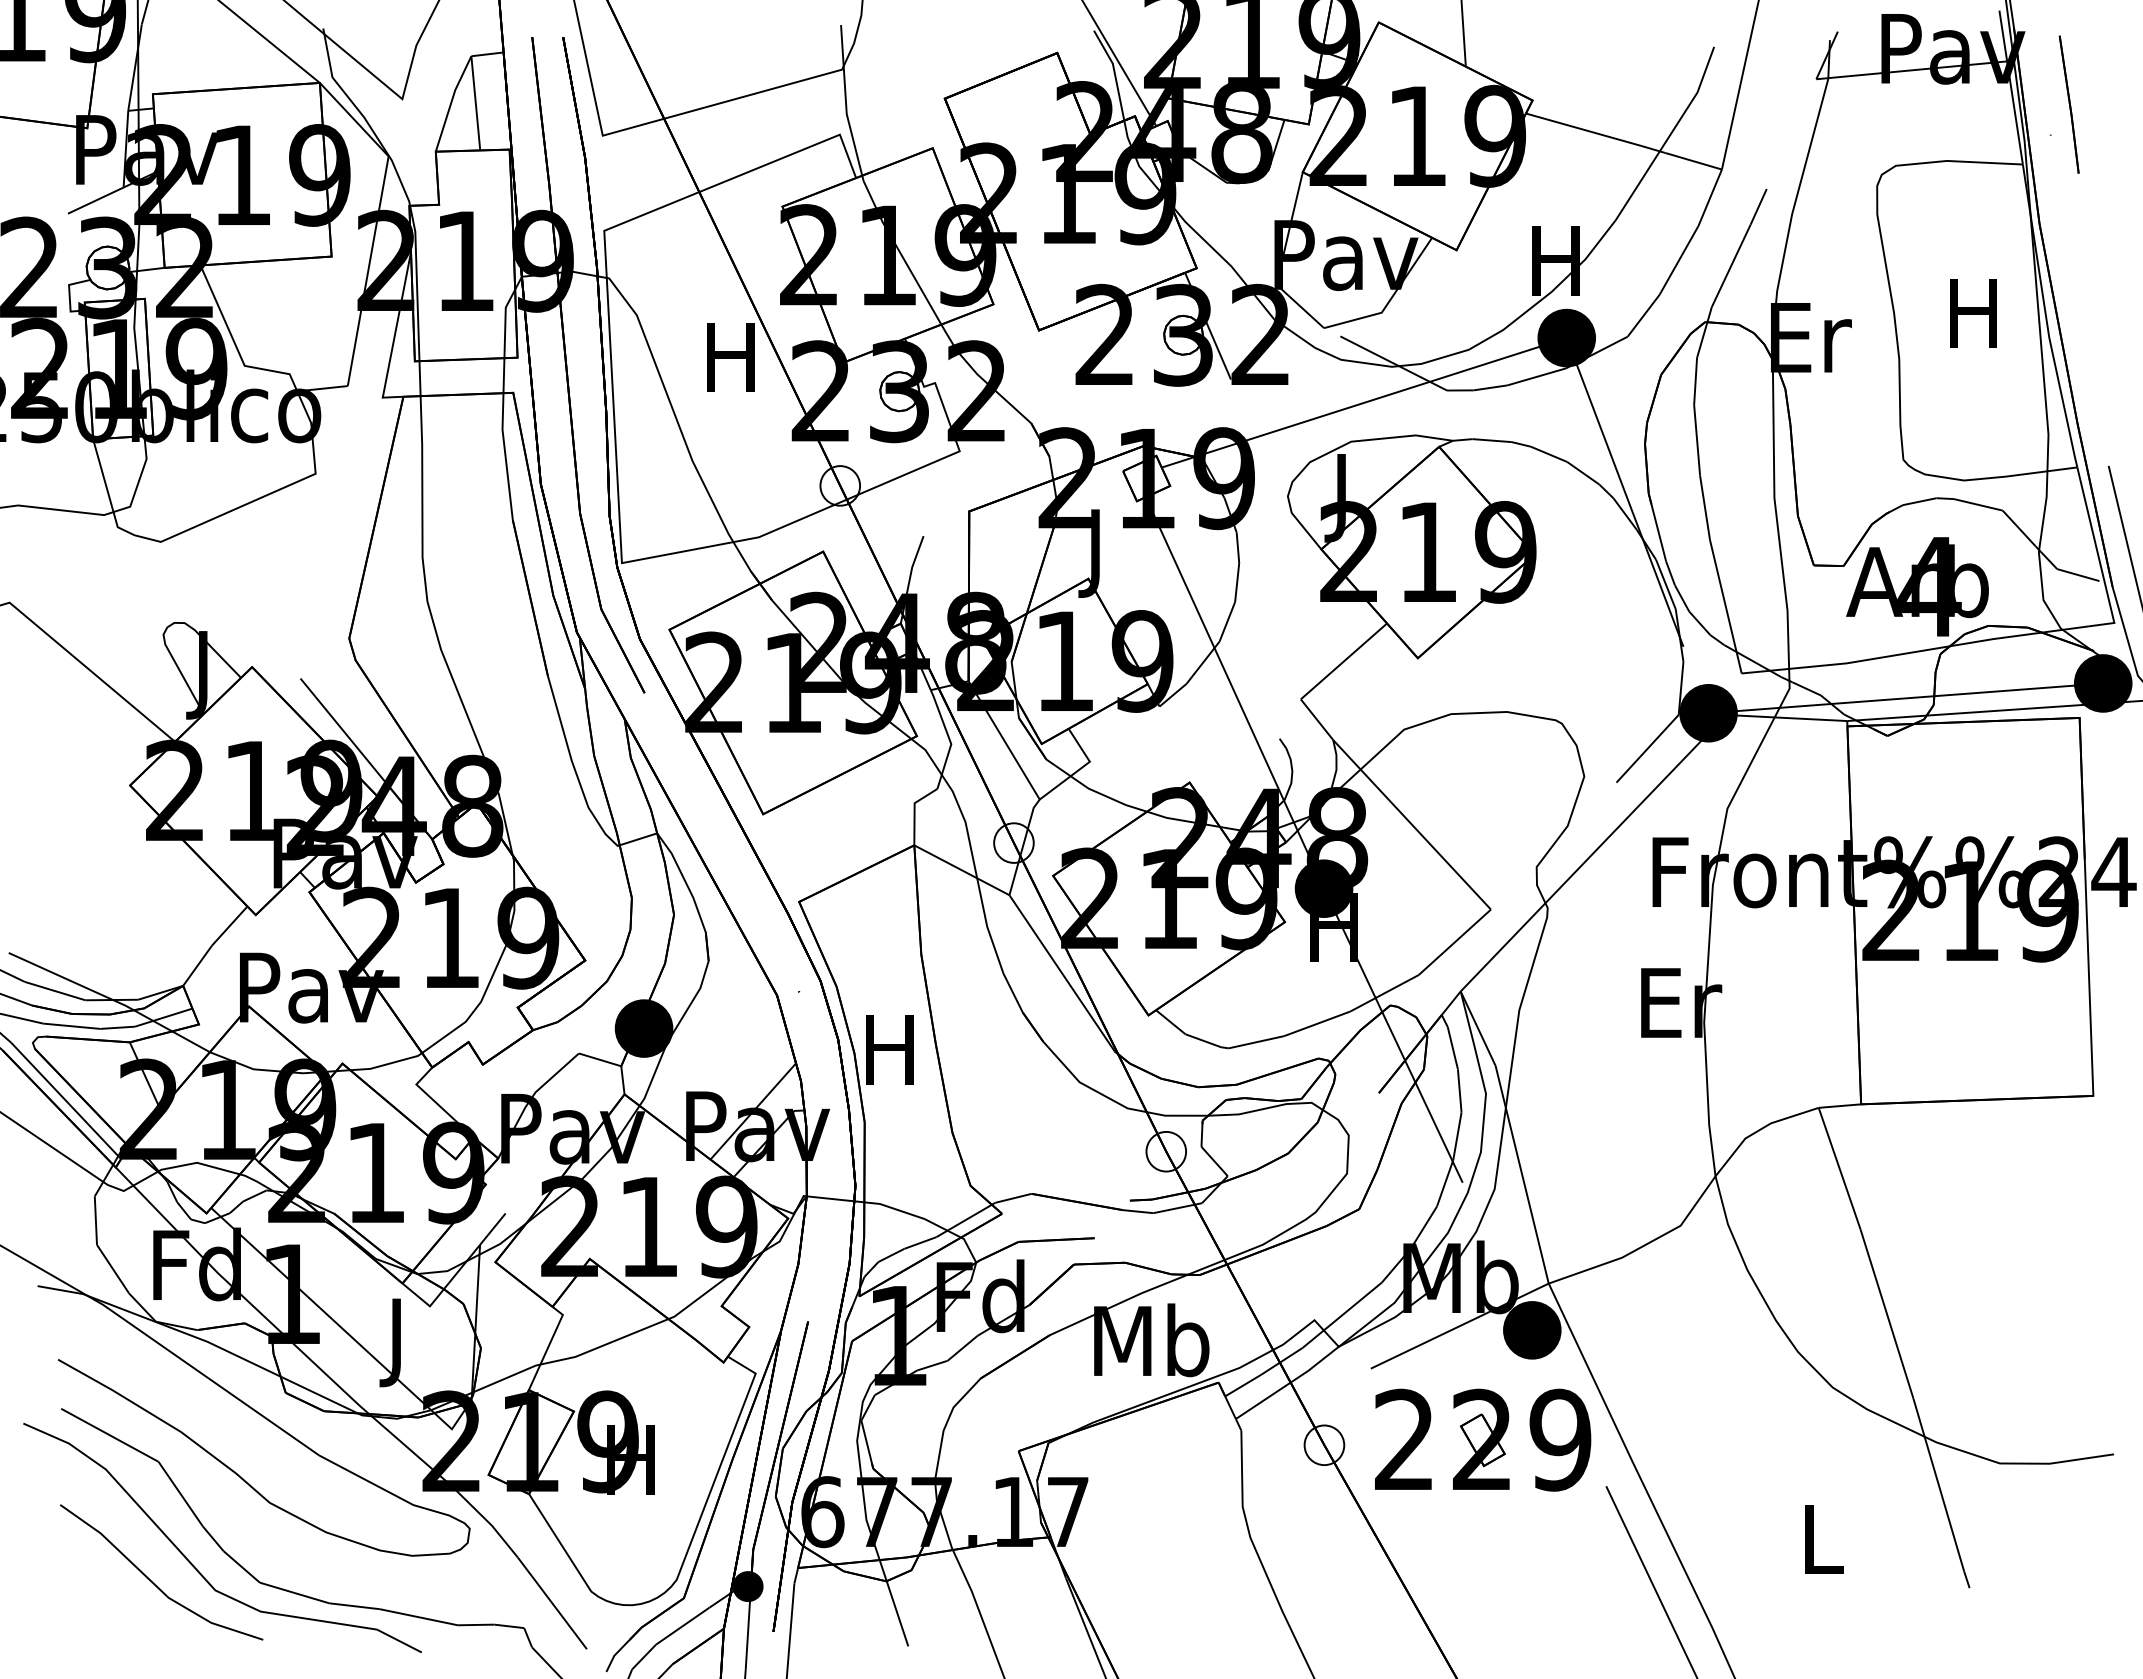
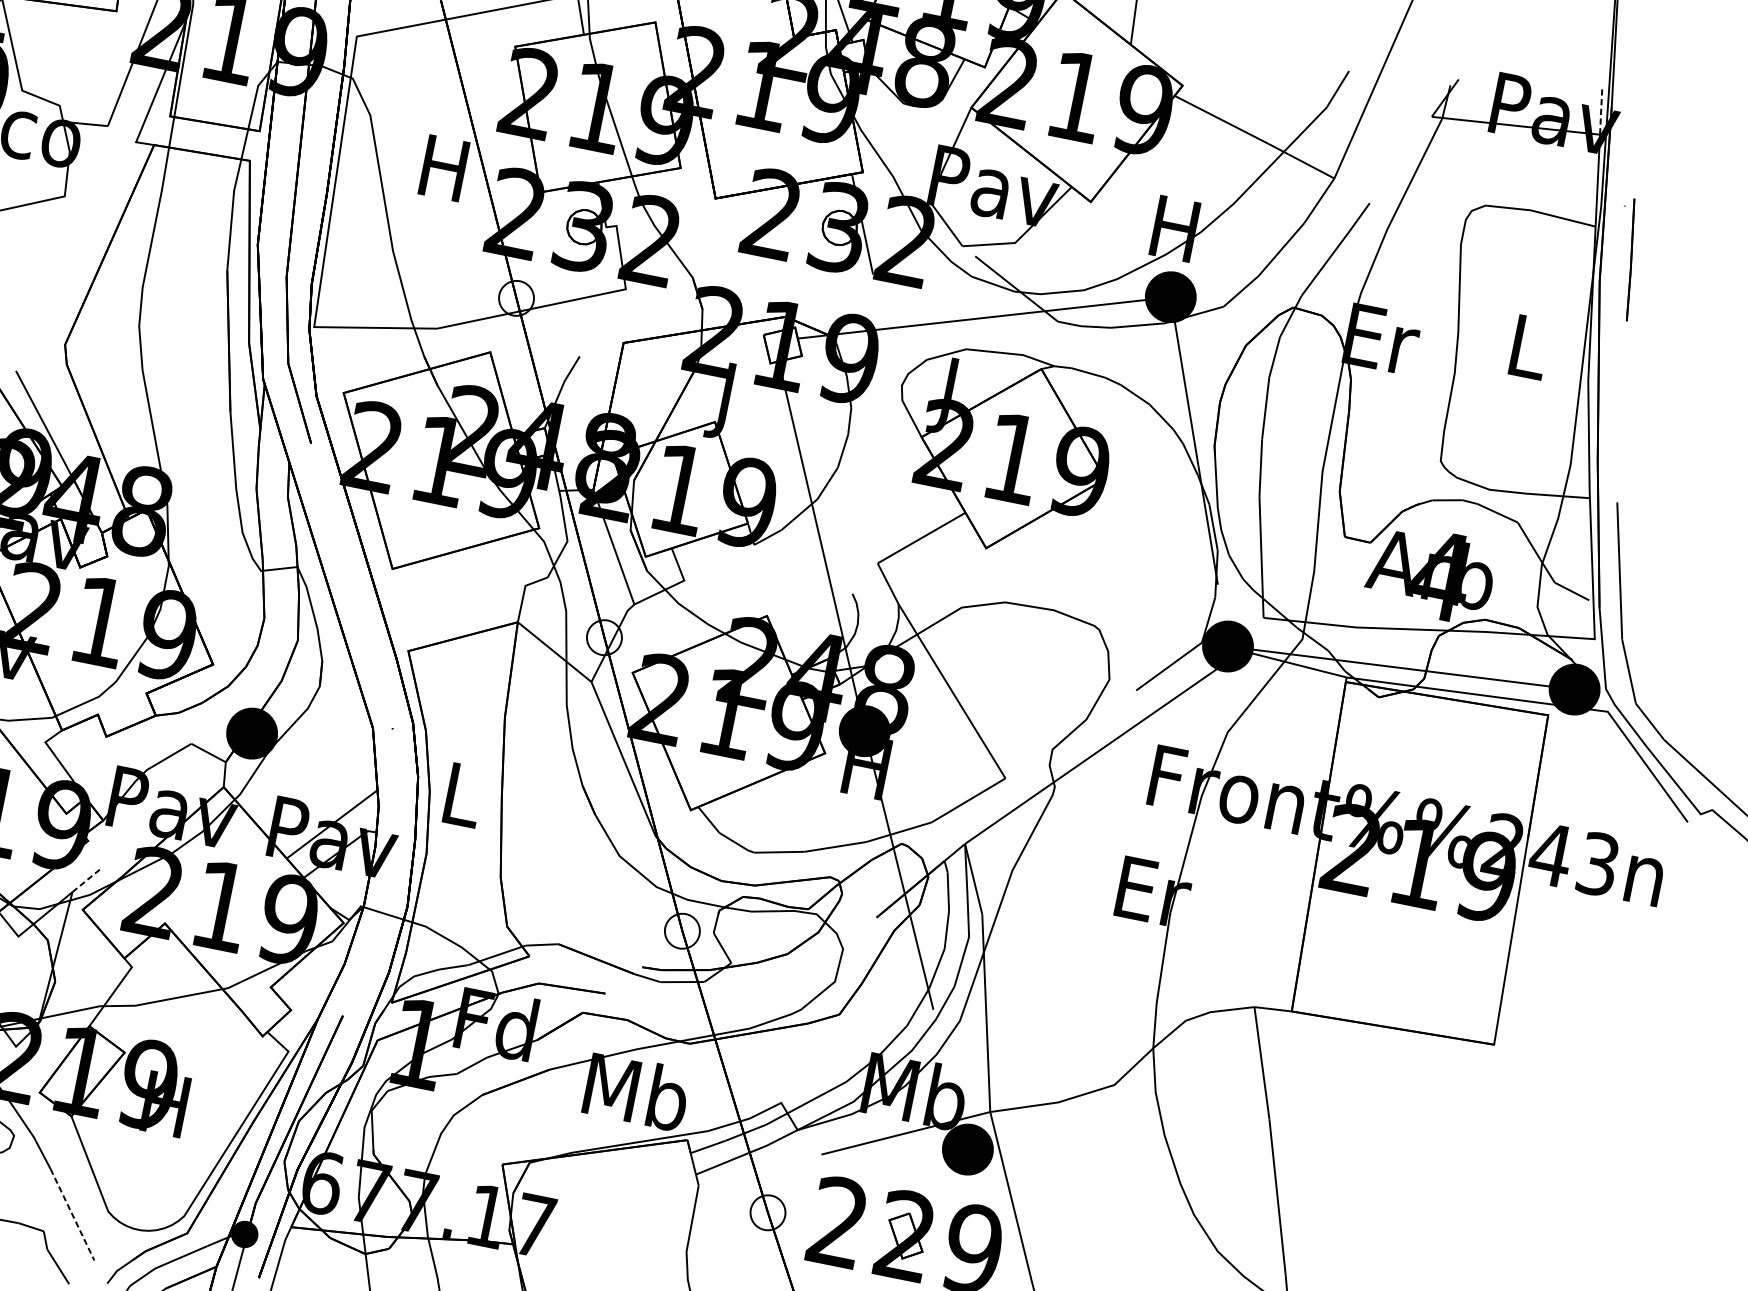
line: (2003, 36) -> (1601, 112), solid -> dashed
line: (2068, 103) -> (1630, 258), moved
text: (1973, 313) -> (1526, 346), H -> L
text: (889, 1049) -> (460, 794), H -> L
line: (493, 1228) -> (86, 880), solid -> dashed
line: (552, 1603) -> (72, 1215), solid -> dashed

